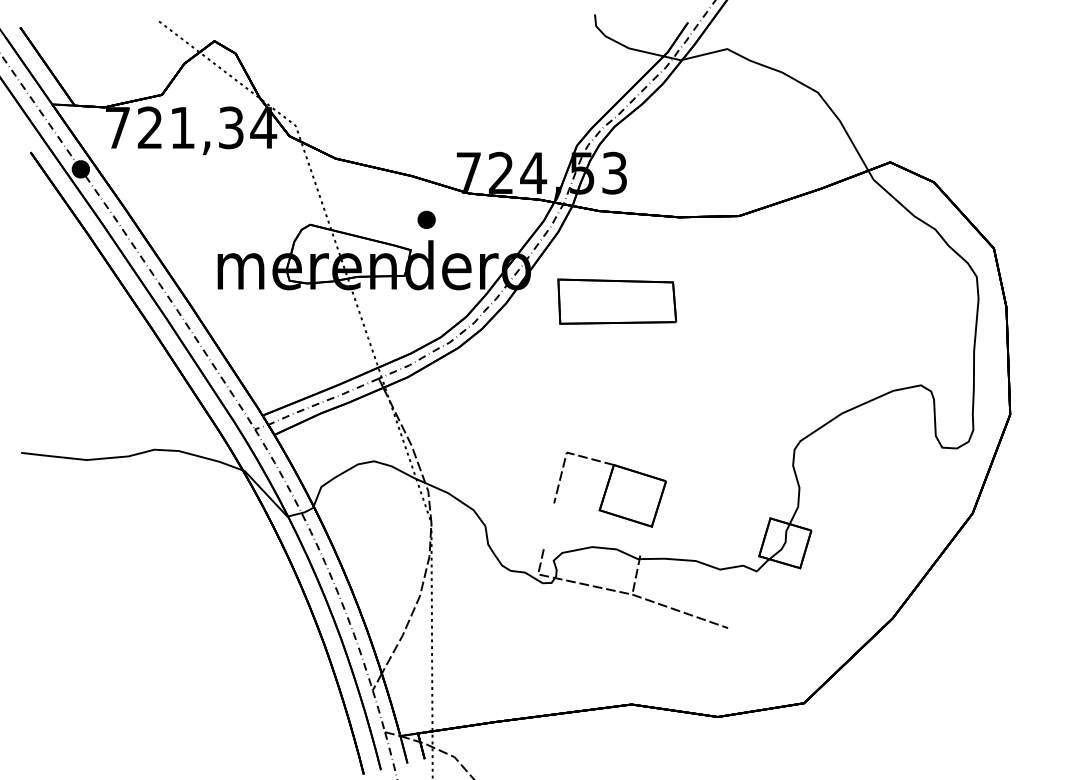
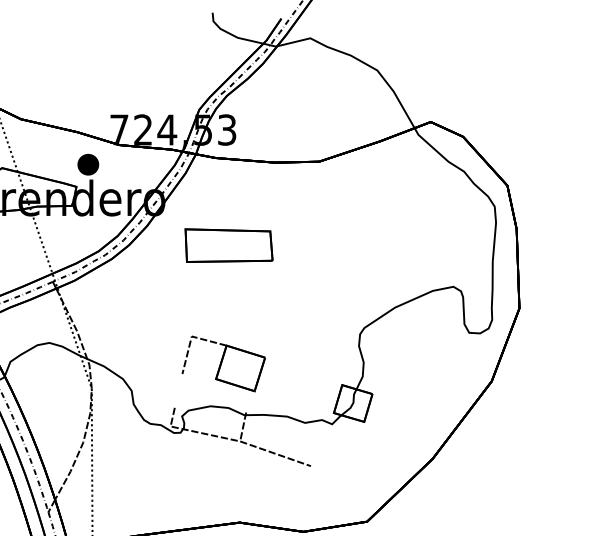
part: (426, 219) -> (88, 164), size x1.6
part: (617, 301) -> (229, 245), moved

